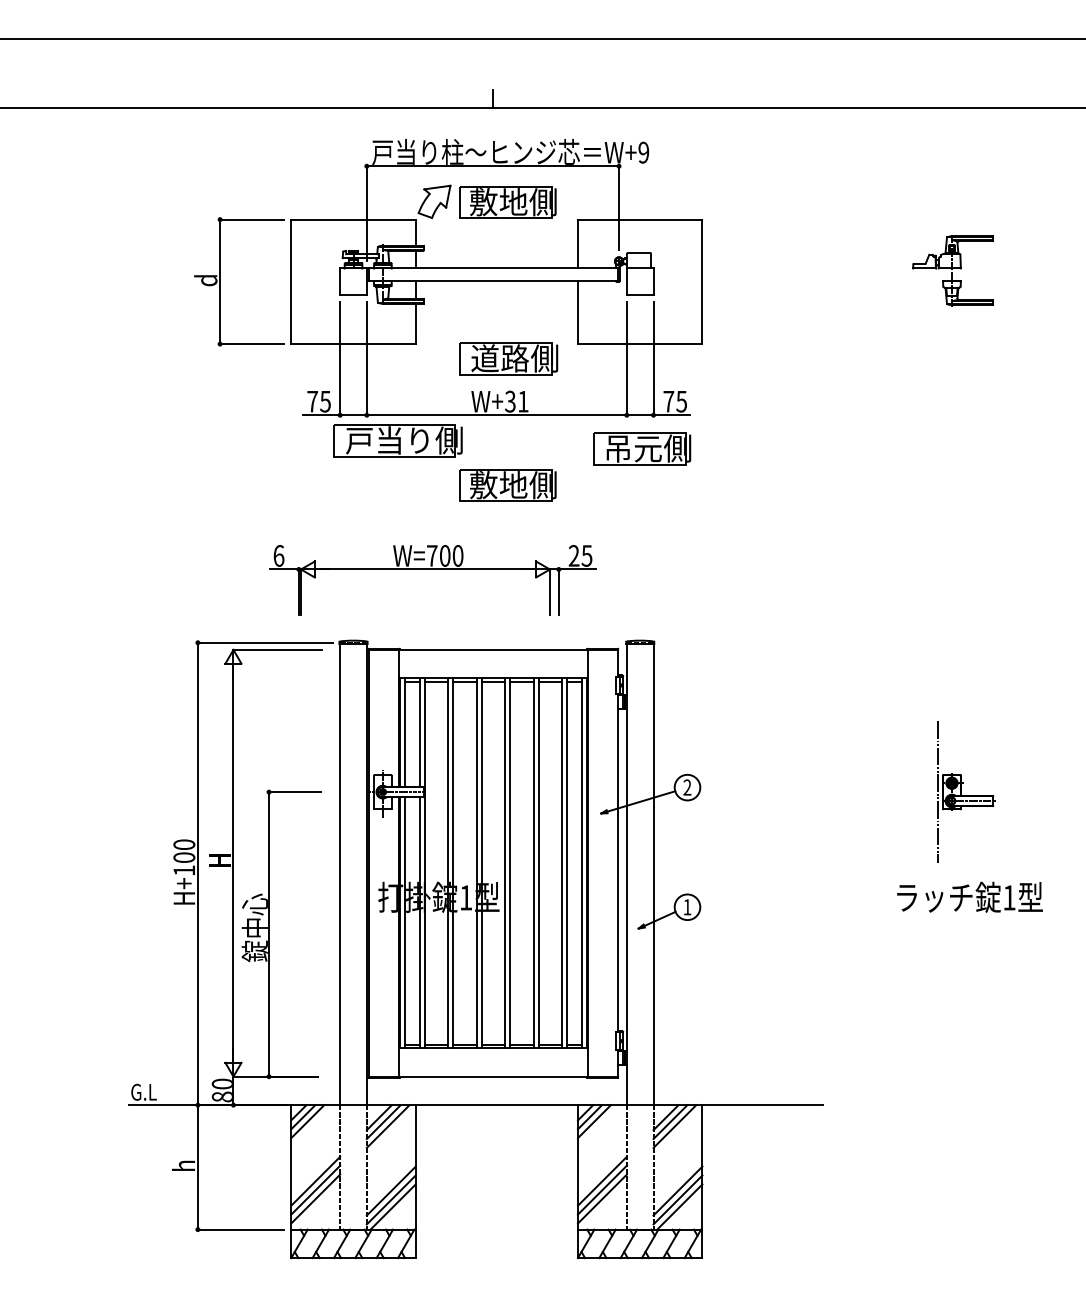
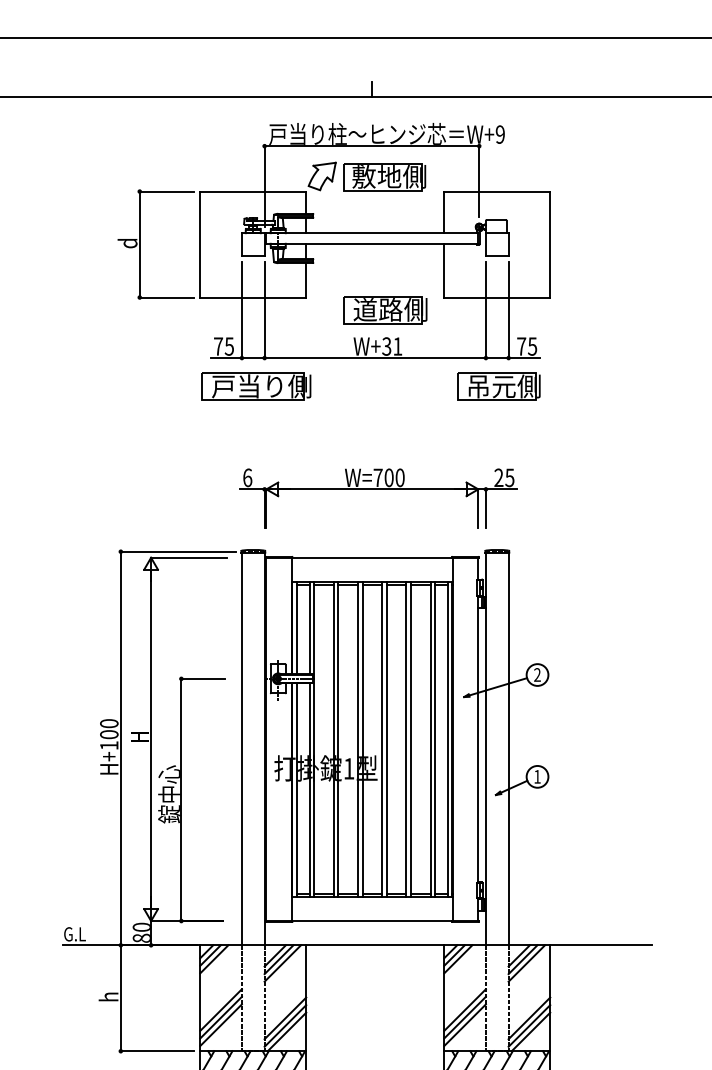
part: (397, 440) -> (255, 386), moved
part: (507, 485) -> (384, 417), removed
part: (432, 569) -> (378, 489), moved

